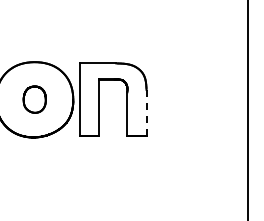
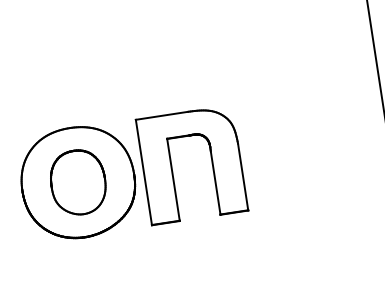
part: (34, 99) -> (77, 182), size x1.67
line: (146, 113) -> (243, 177), dashed -> solid

